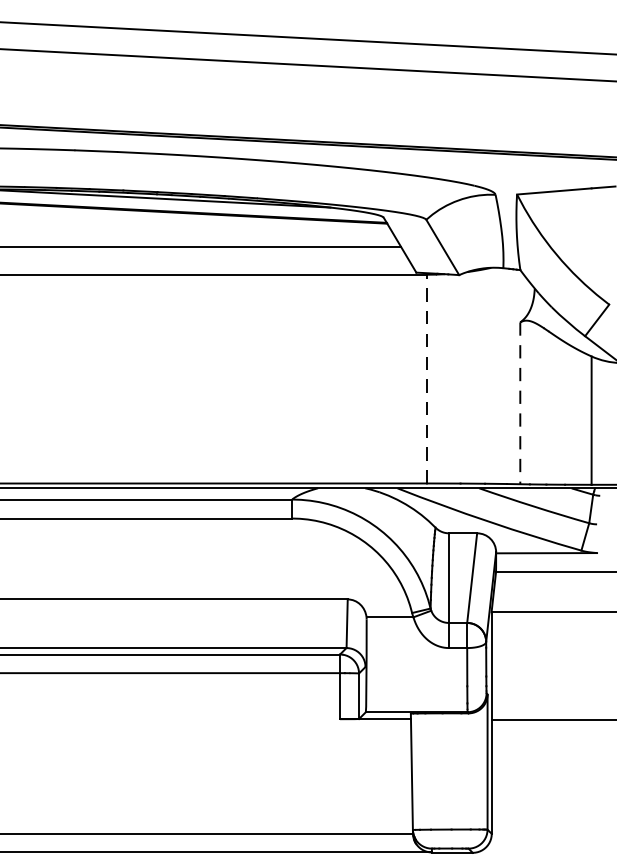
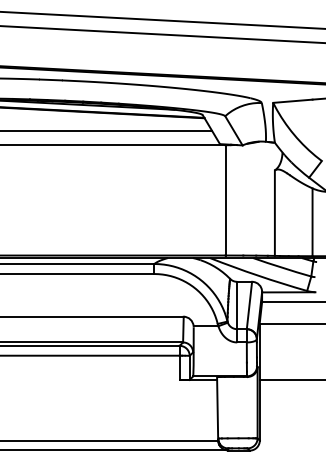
line: (426, 377) -> (225, 199), dashed -> solid
line: (519, 403) -> (274, 213), dashed -> solid

